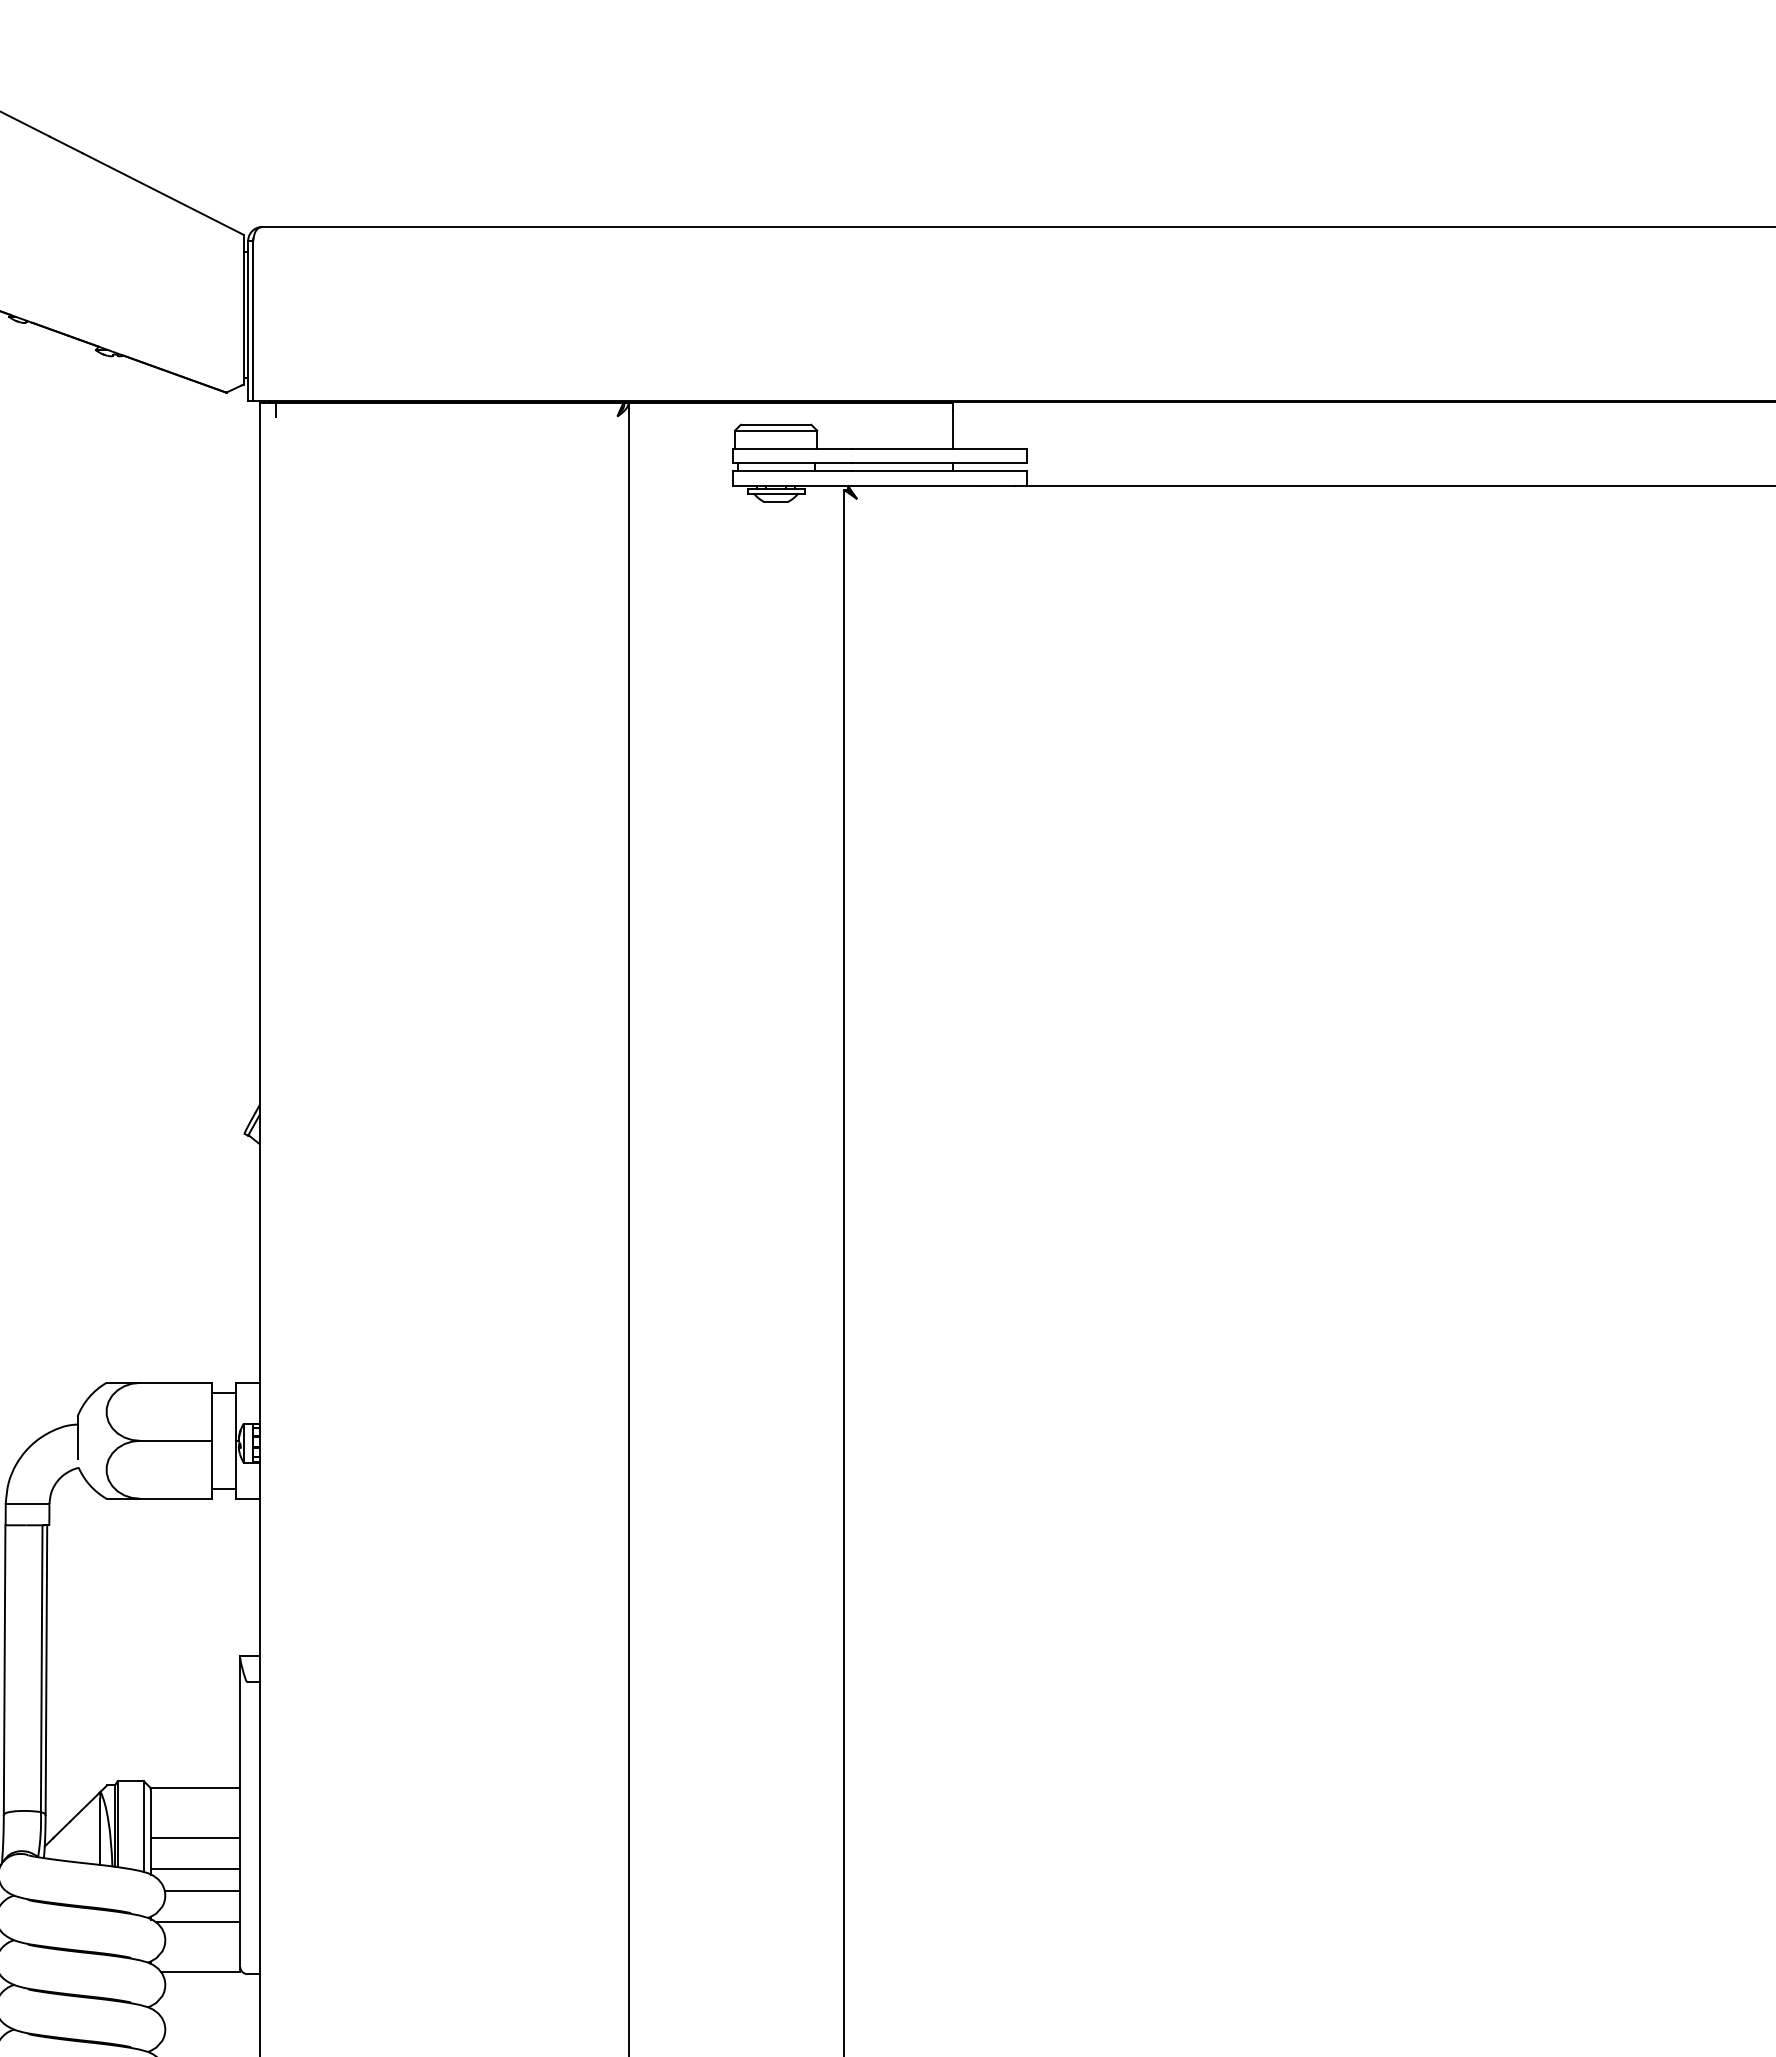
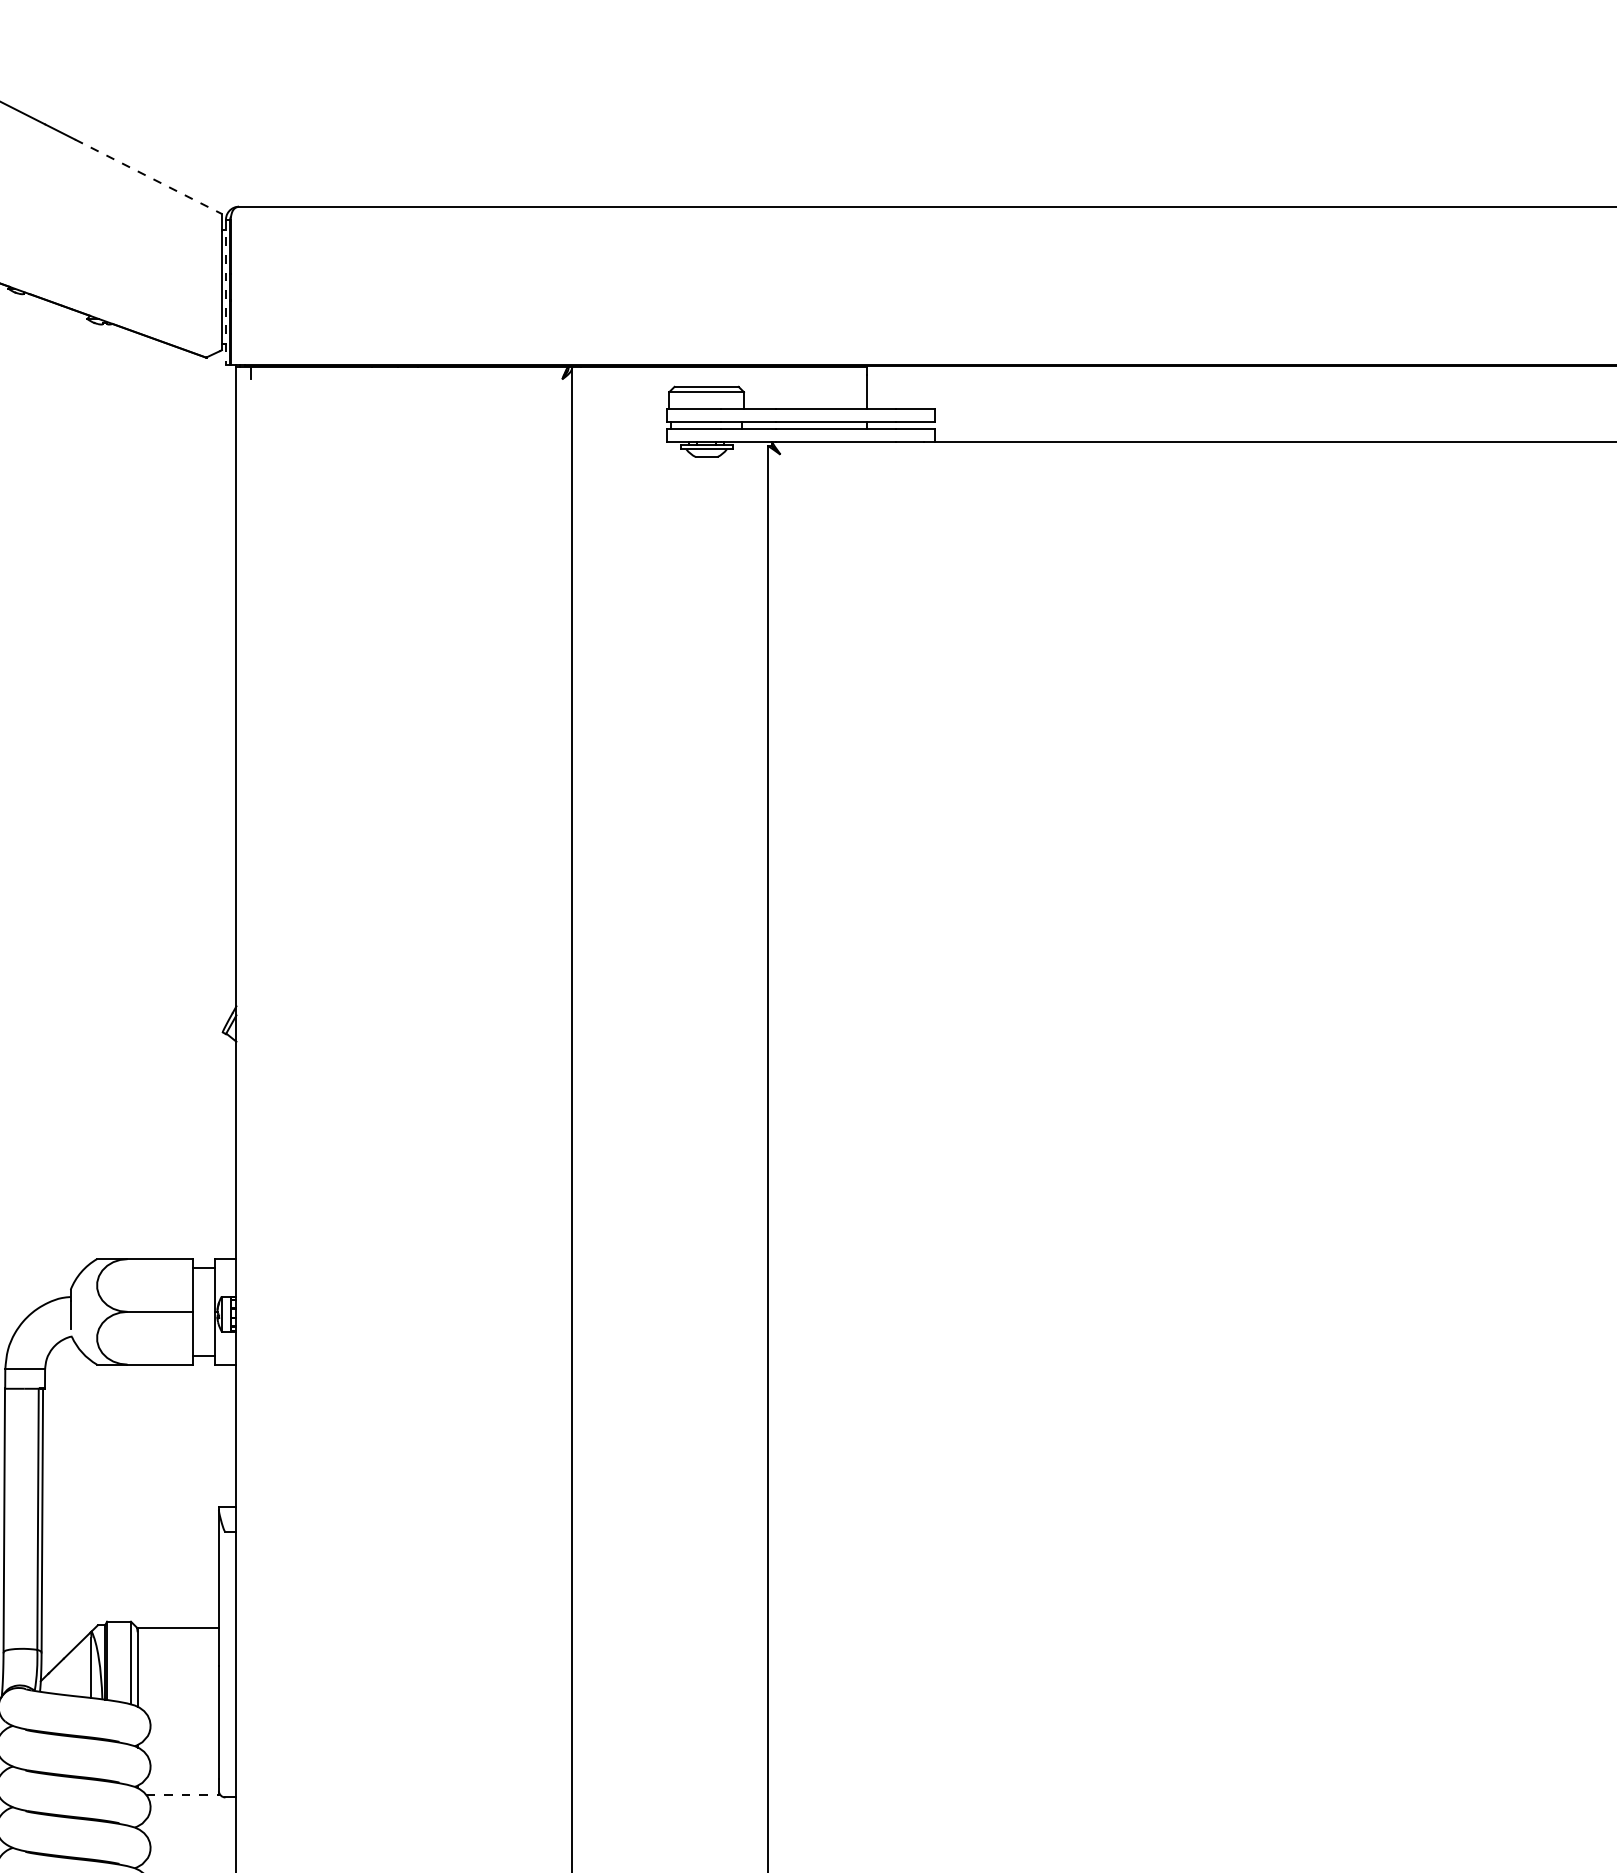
line: (163, 194) -> (148, 177), solid -> dashed
line: (248, 321) -> (226, 292), solid -> dashed
line: (195, 1837) -> (178, 1673), removed
line: (195, 1869) -> (178, 1702), removed
line: (202, 1890) -> (184, 1721), removed
line: (197, 1922) -> (179, 1750), removed
line: (200, 1971) -> (182, 1795), solid -> dashed

